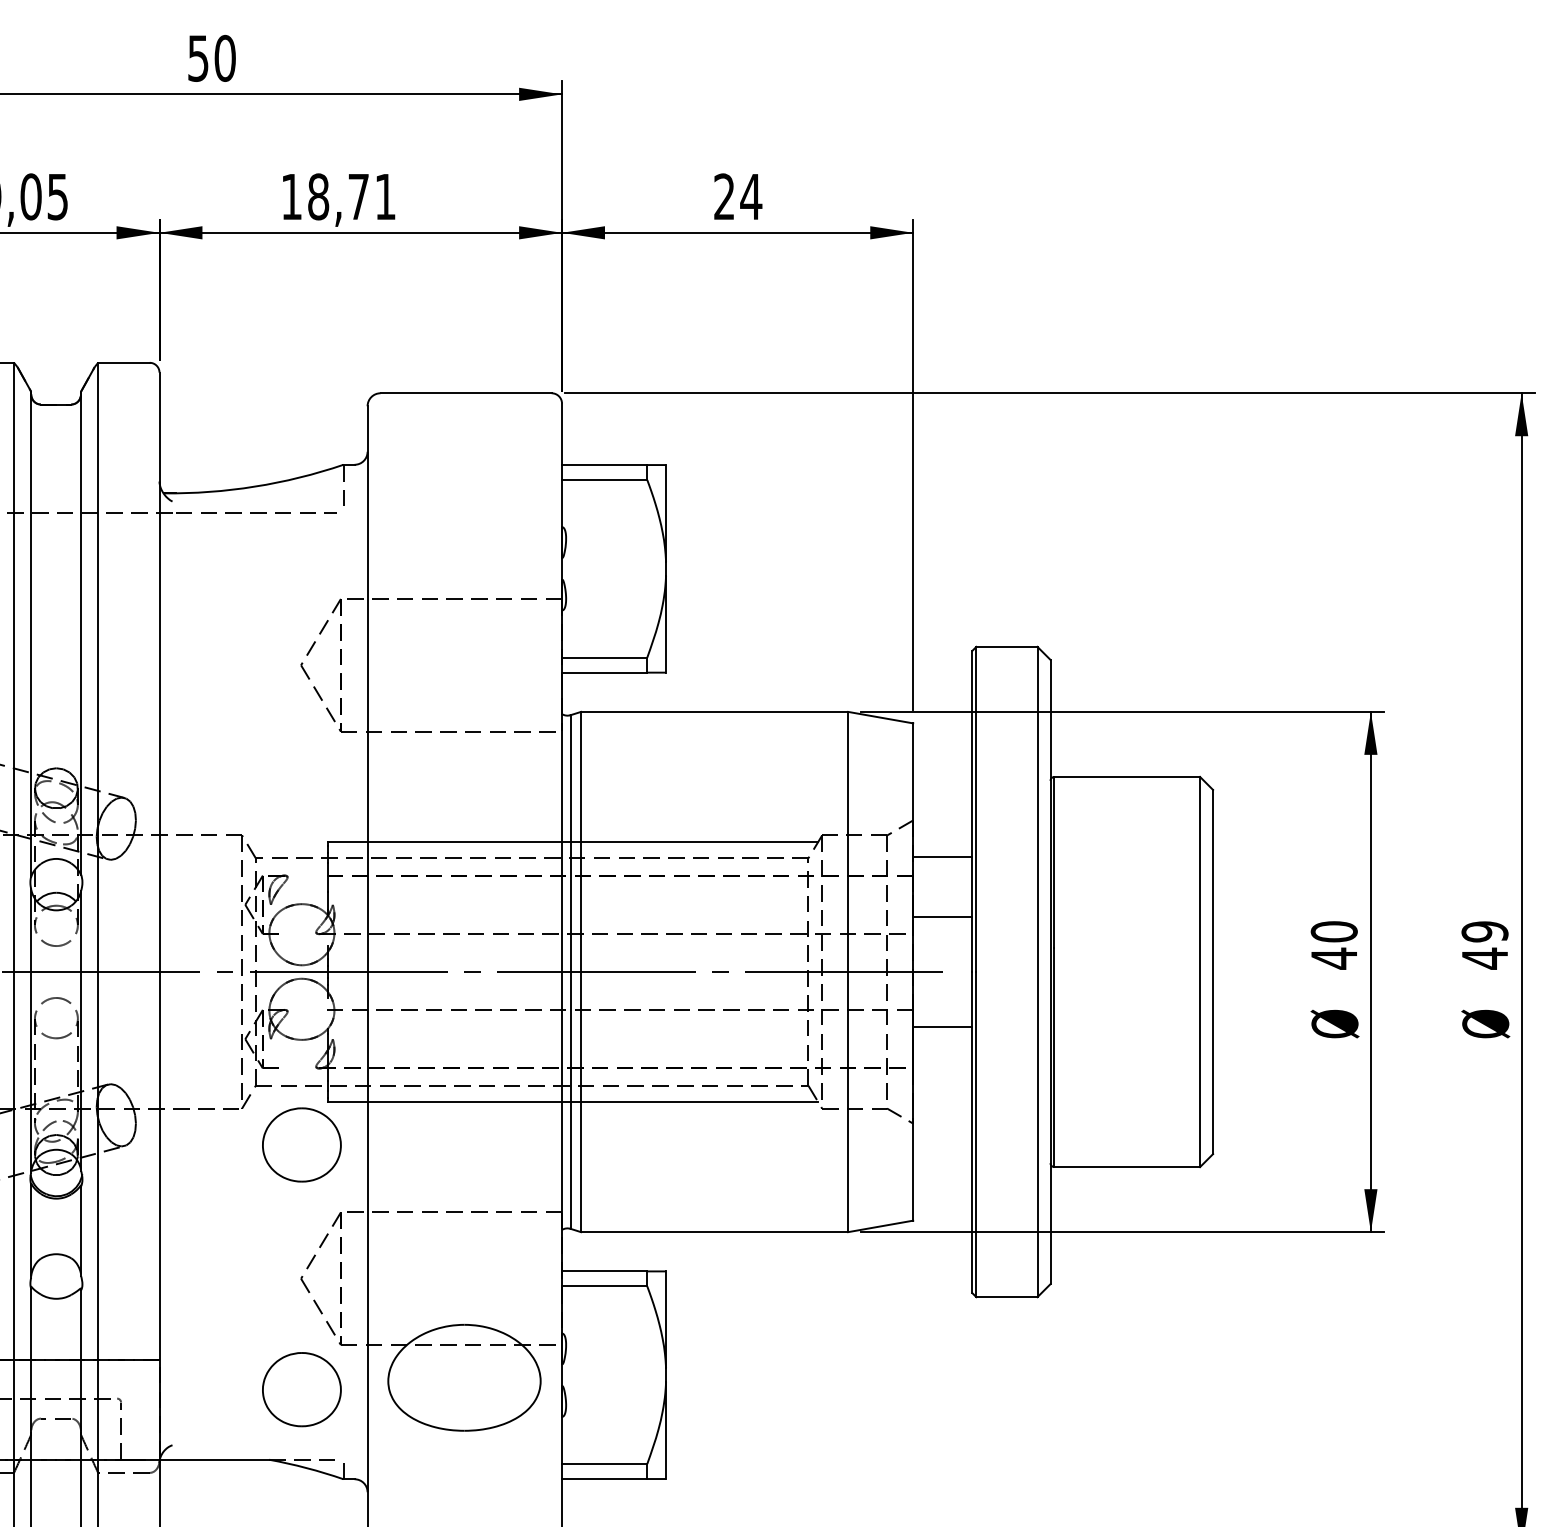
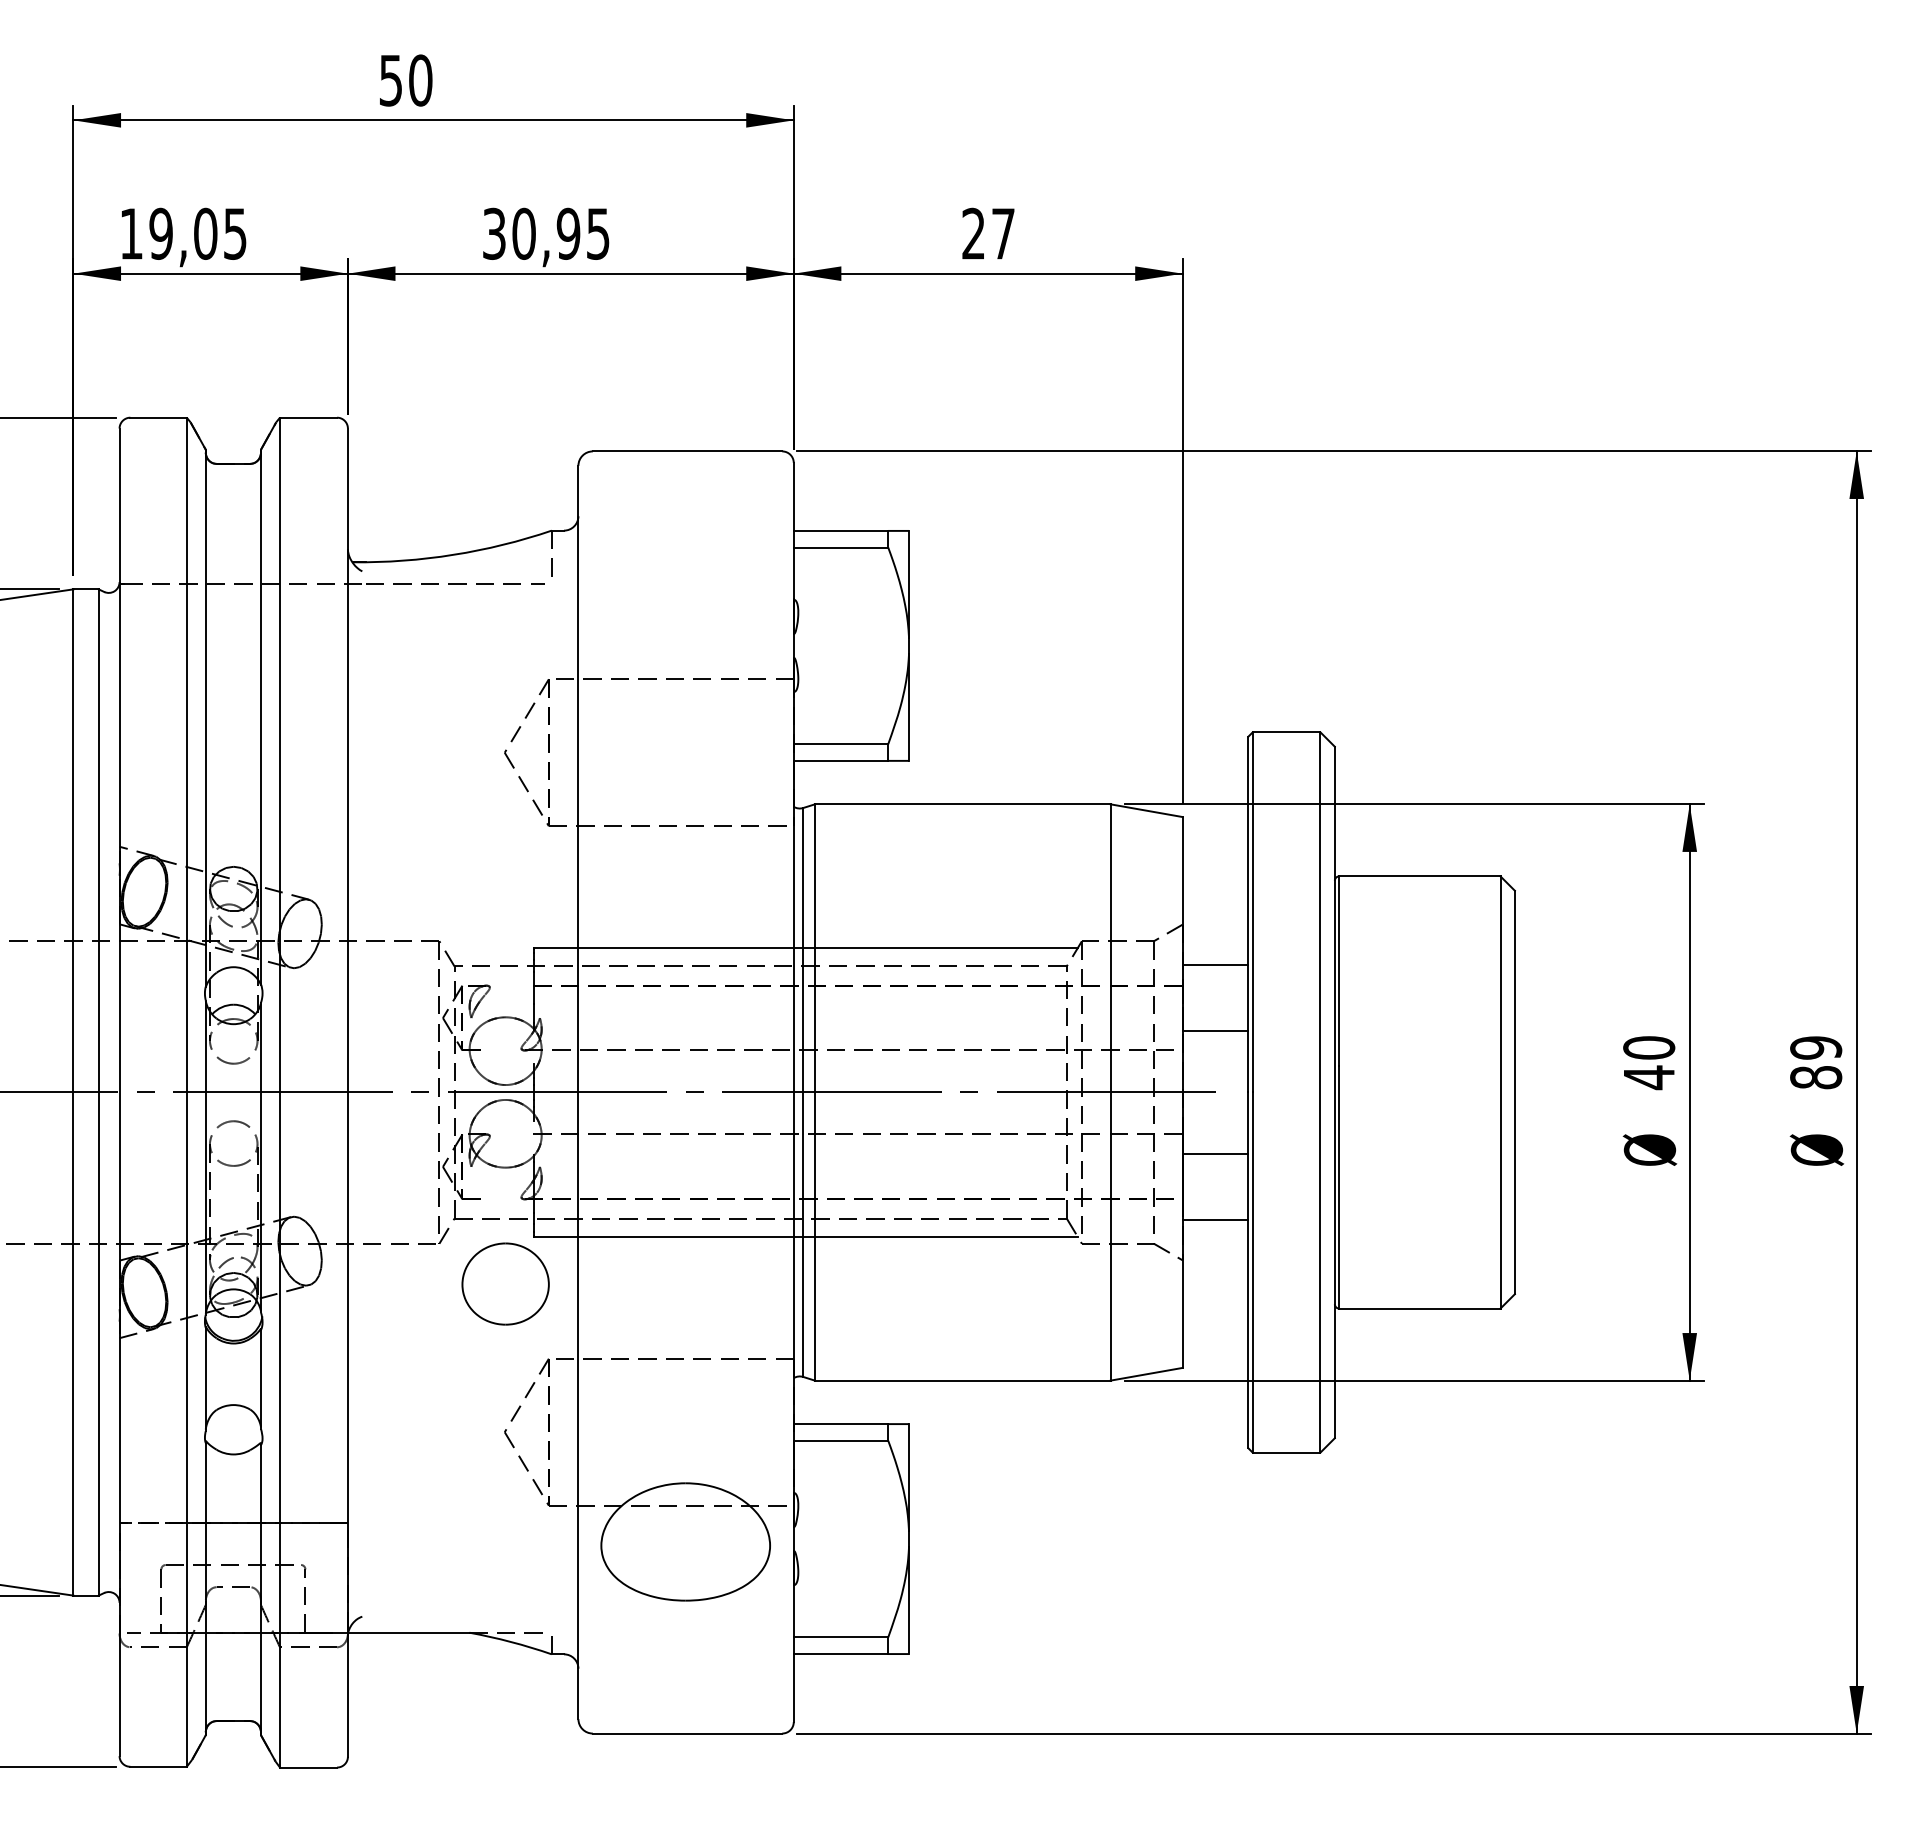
text: (338, 196) -> (546, 233), 18,71 -> 30,95
text: (751, 196) -> (1003, 233), 24 -> 27
text: (1485, 958) -> (1816, 1077), 49 -> 89
line: (942, 1087) -> (1215, 1220), added
part: (301, 1389) -> (505, 1554), removed

